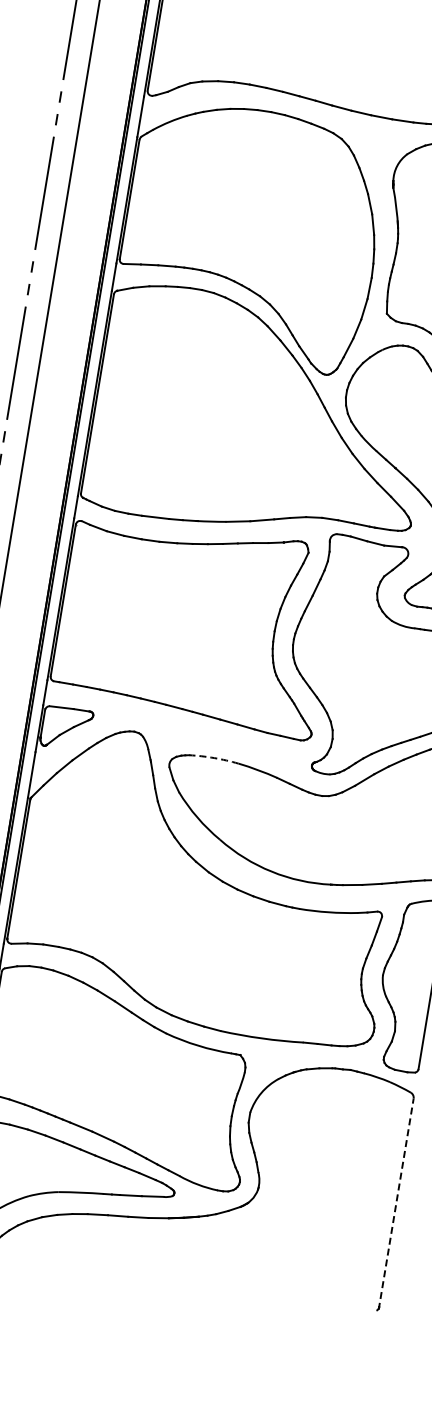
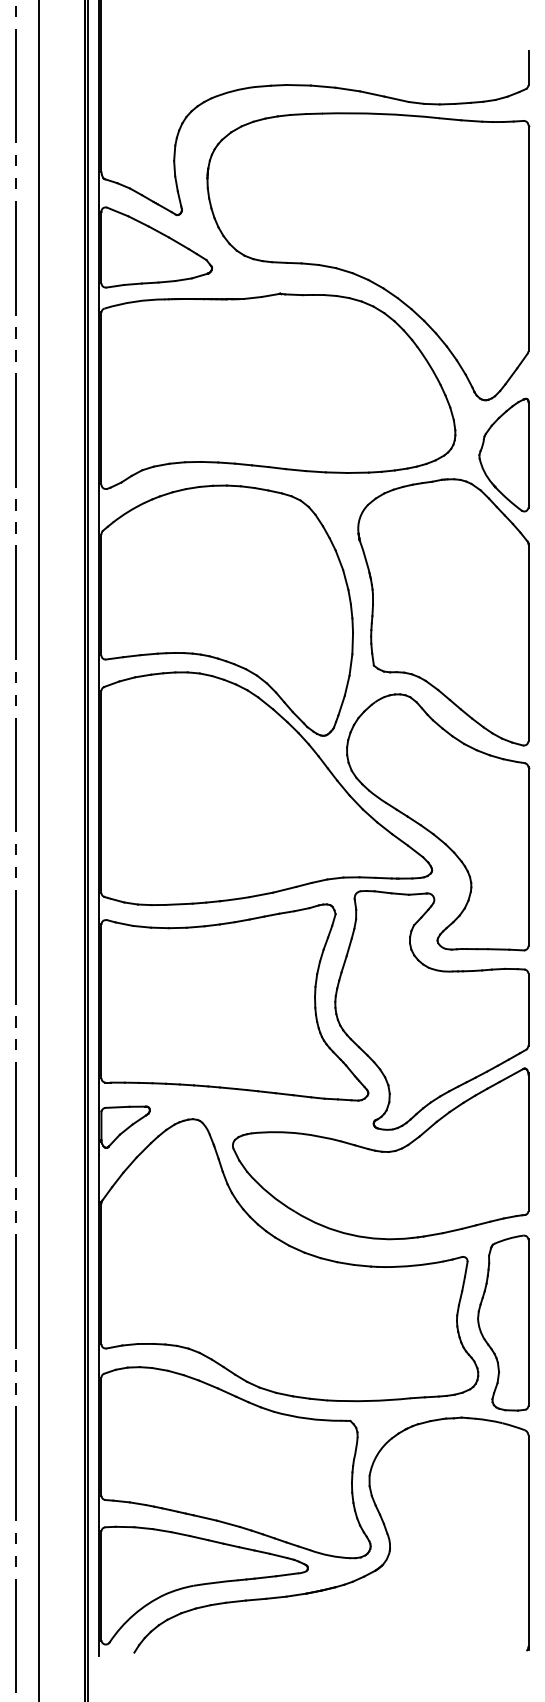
arc: (214, 758) -> (276, 1132), dashed -> solid
line: (396, 1204) -> (528, 1542), dashed -> solid

